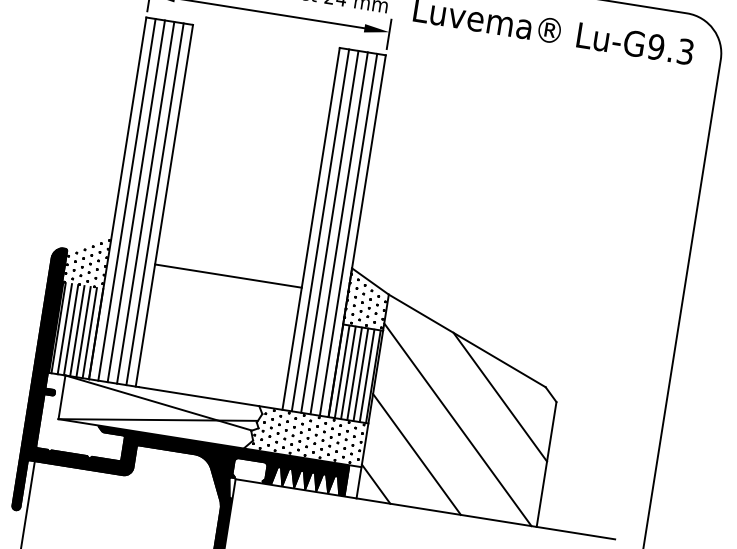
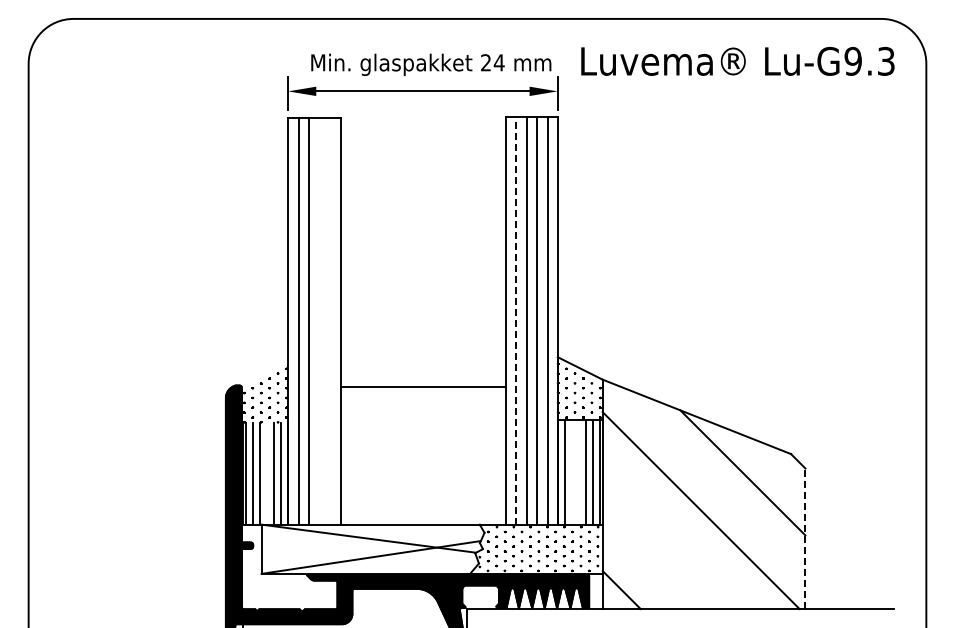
line: (145, 202) -> (319, 320), removed
line: (155, 203) -> (330, 320), removed
line: (320, 229) -> (516, 320), solid -> dashed
line: (77, 330) -> (266, 473), removed
line: (348, 372) -> (571, 472), removed
line: (354, 373) -> (578, 472), removed
line: (417, 454) -> (661, 550), removed
line: (546, 464) -> (805, 538), solid -> dashed

